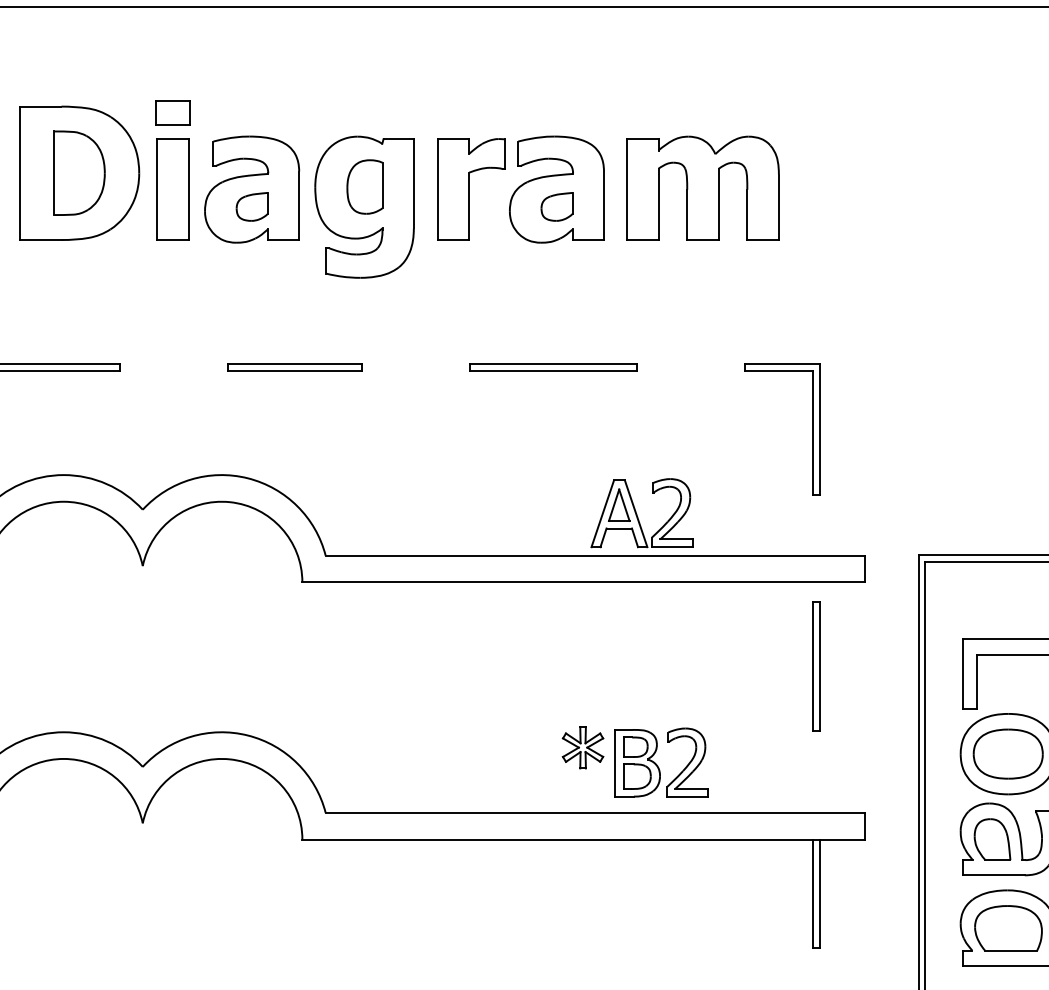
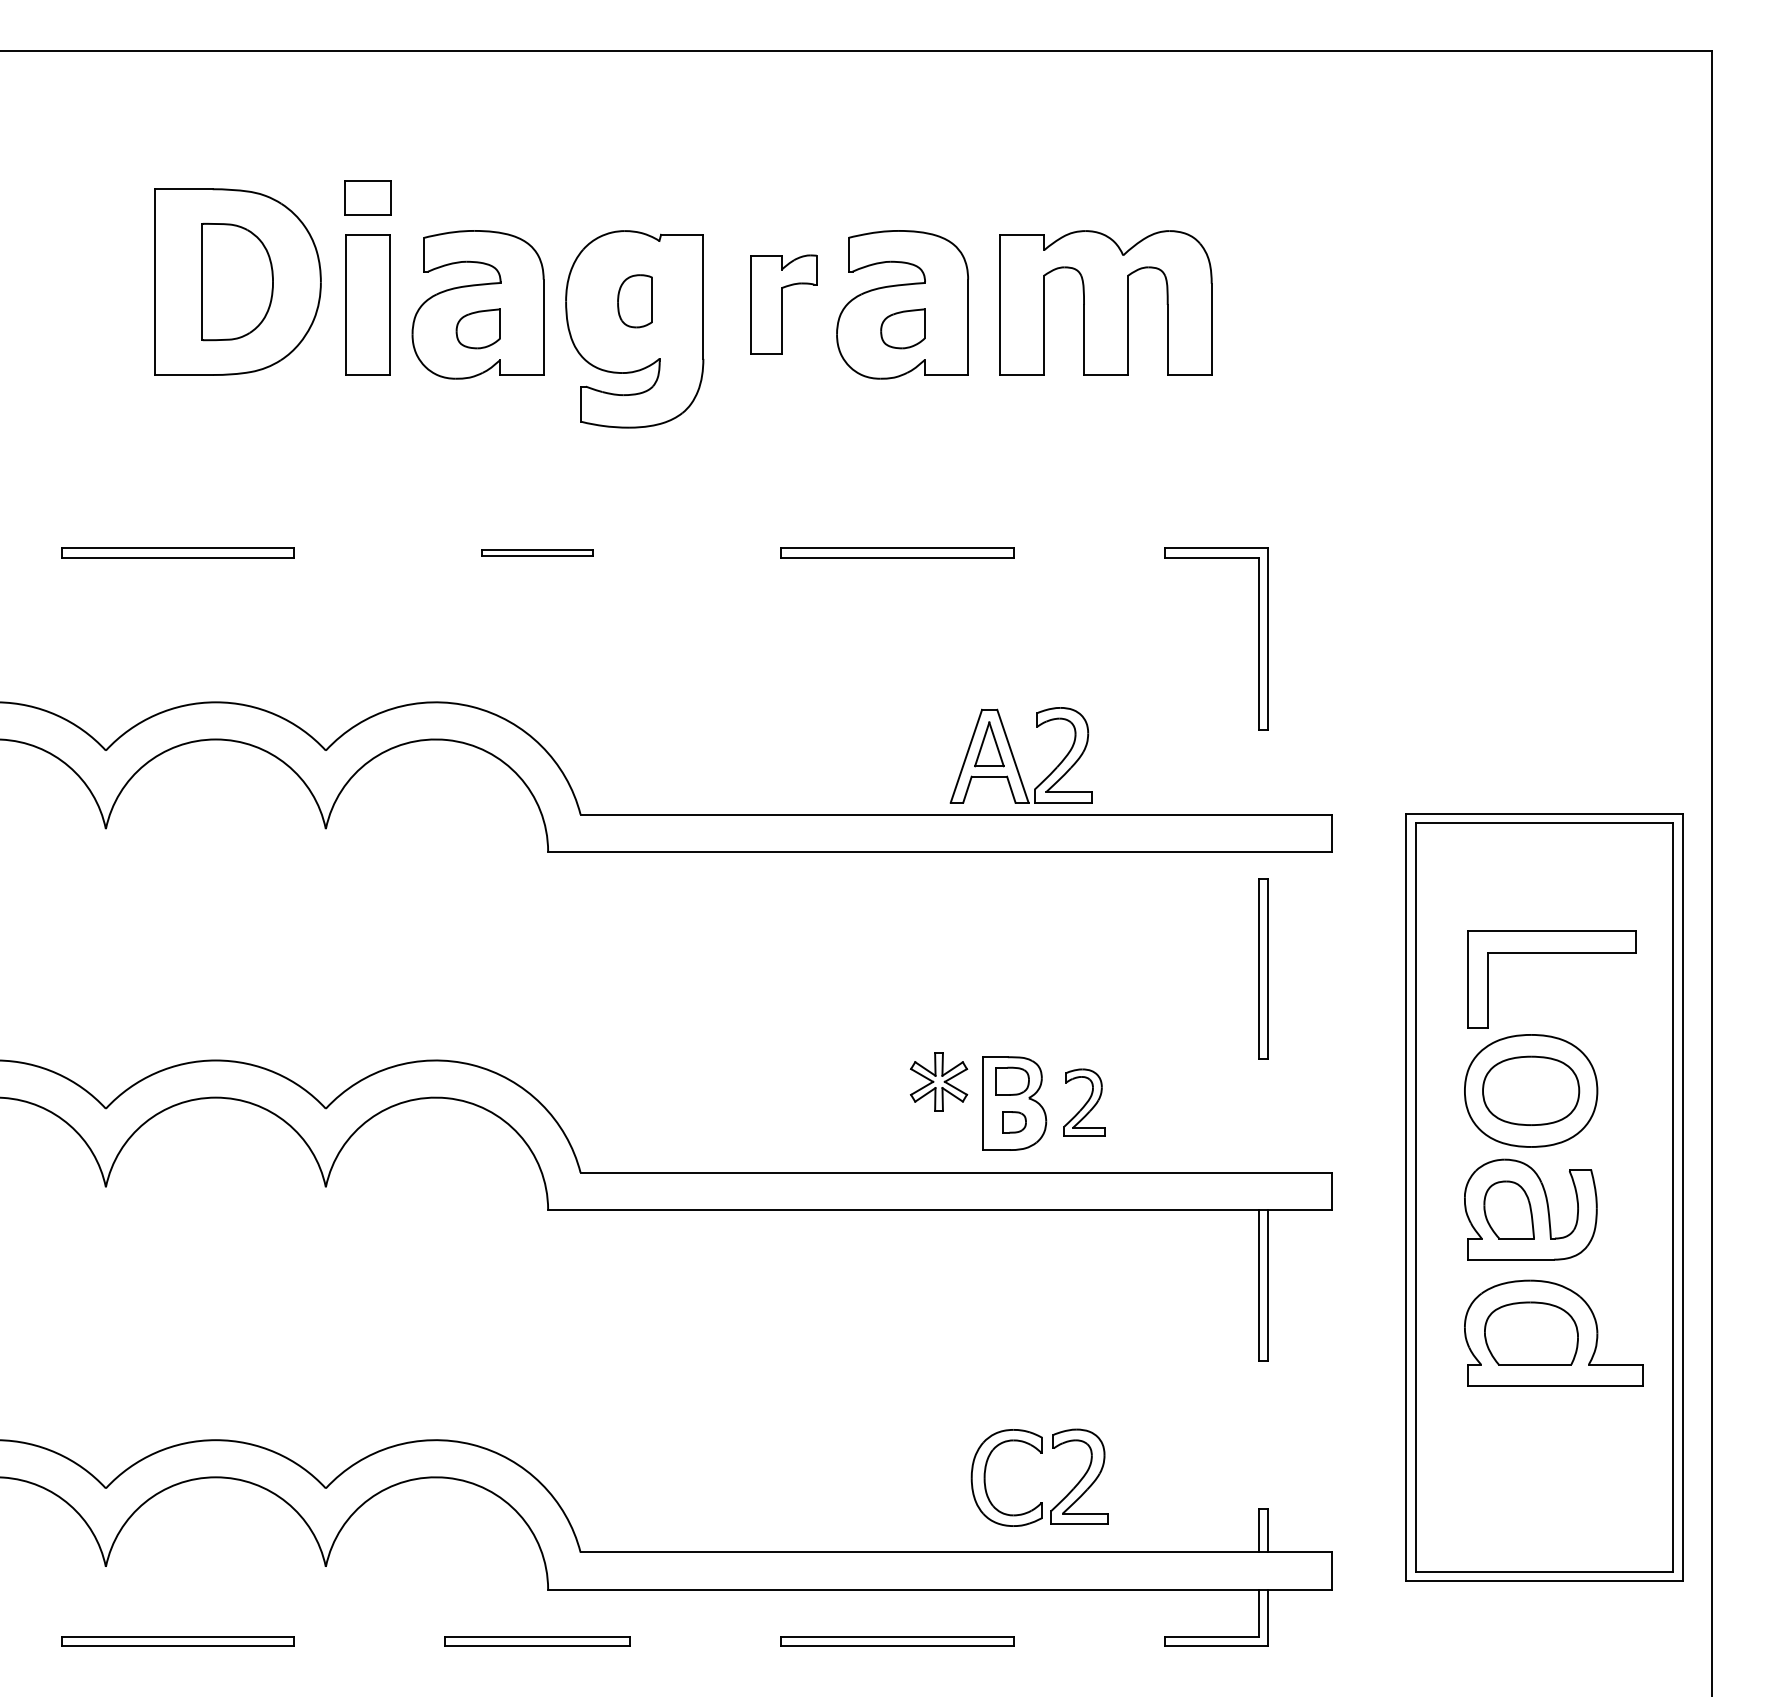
part: (364, 187) -> (634, 301), size x0.7
part: (471, 189) -> (783, 304), size x0.7
part: (294, 367) -> (537, 552), size x0.6
part: (687, 762) -> (1084, 1102), size x0.7
part: (637, 776) -> (1014, 1122), size x0.6

